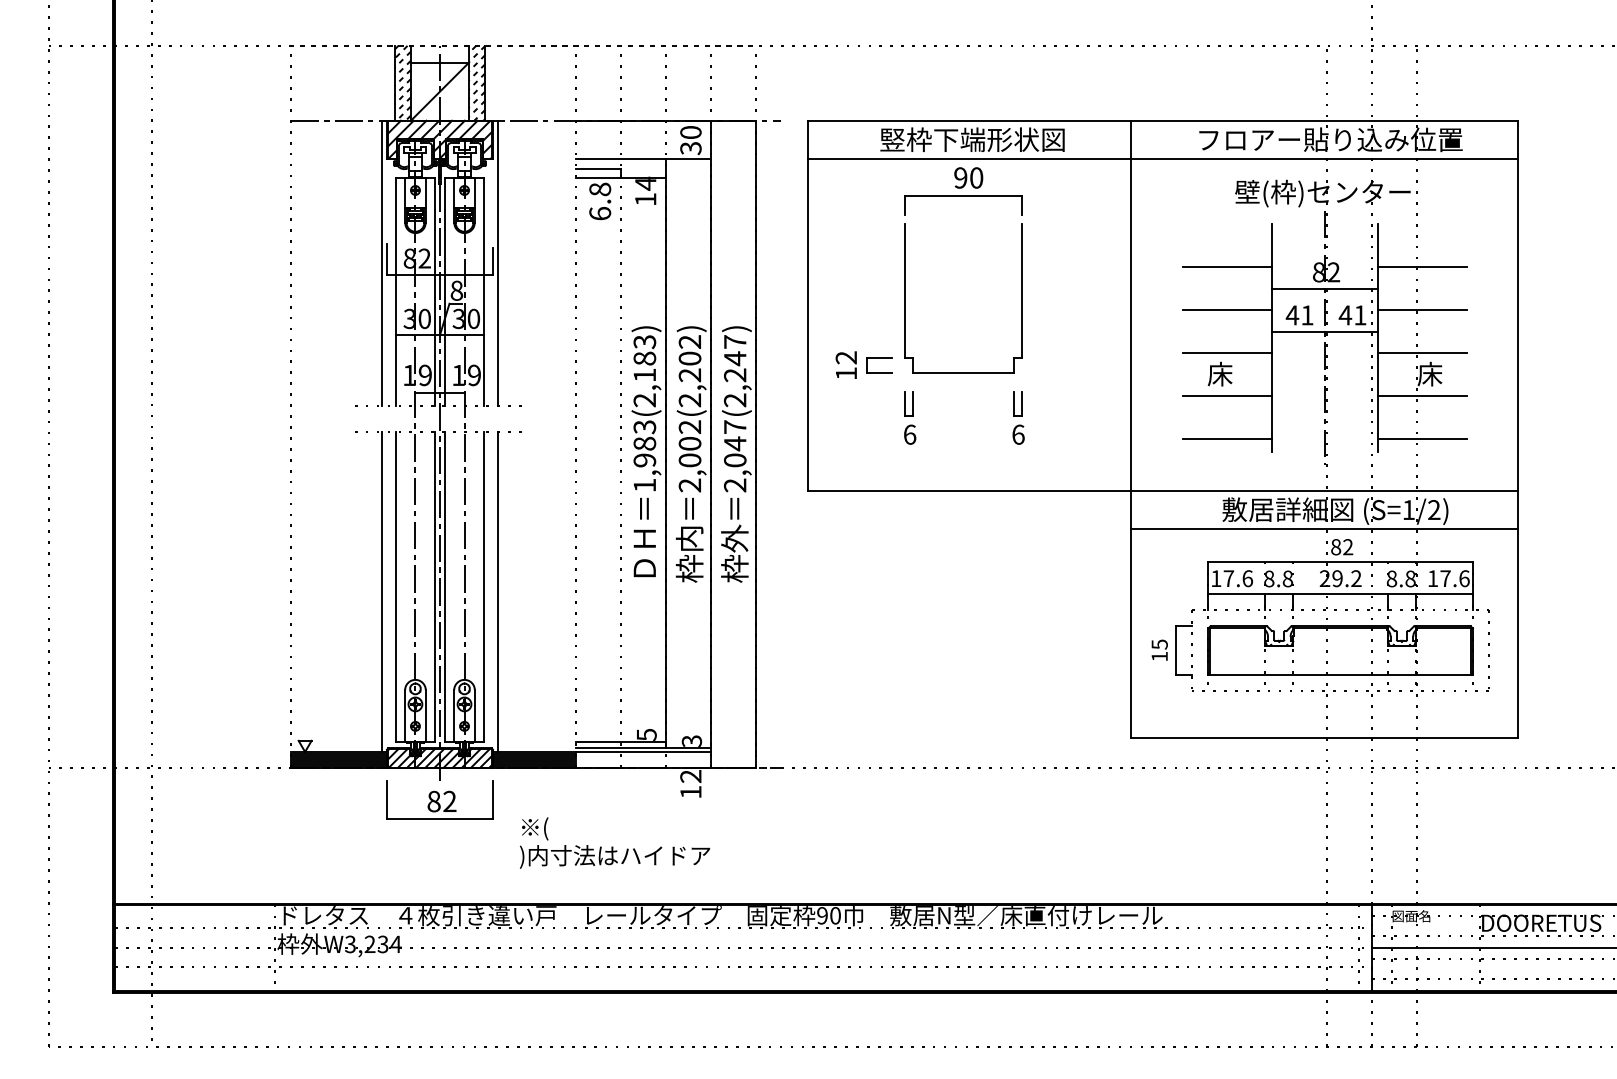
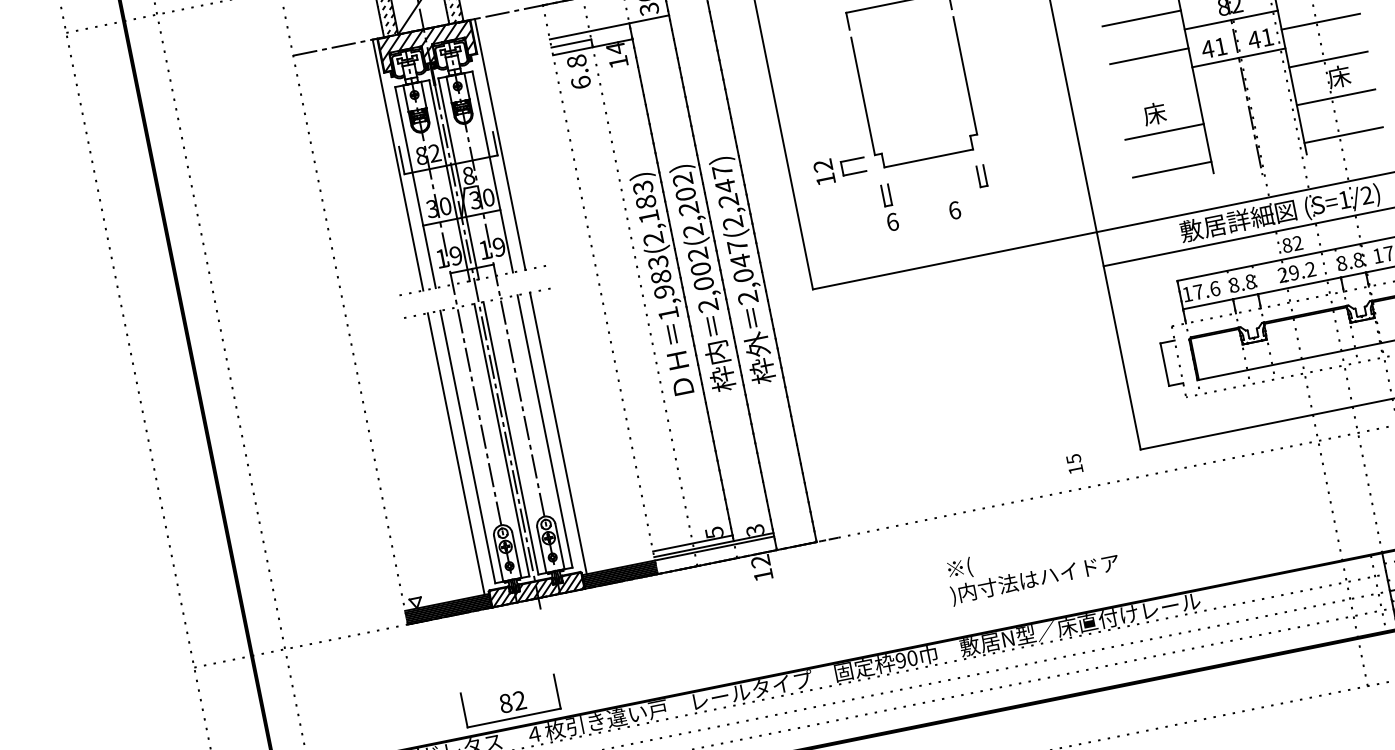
line: (1226, 353) -> (1156, 94), removed
text: (1018, 434) -> (954, 210), moved
text: (1159, 649) -> (1074, 463), moved
part: (439, 799) -> (510, 700), moved
text: (615, 842) -> (1033, 566), moved

